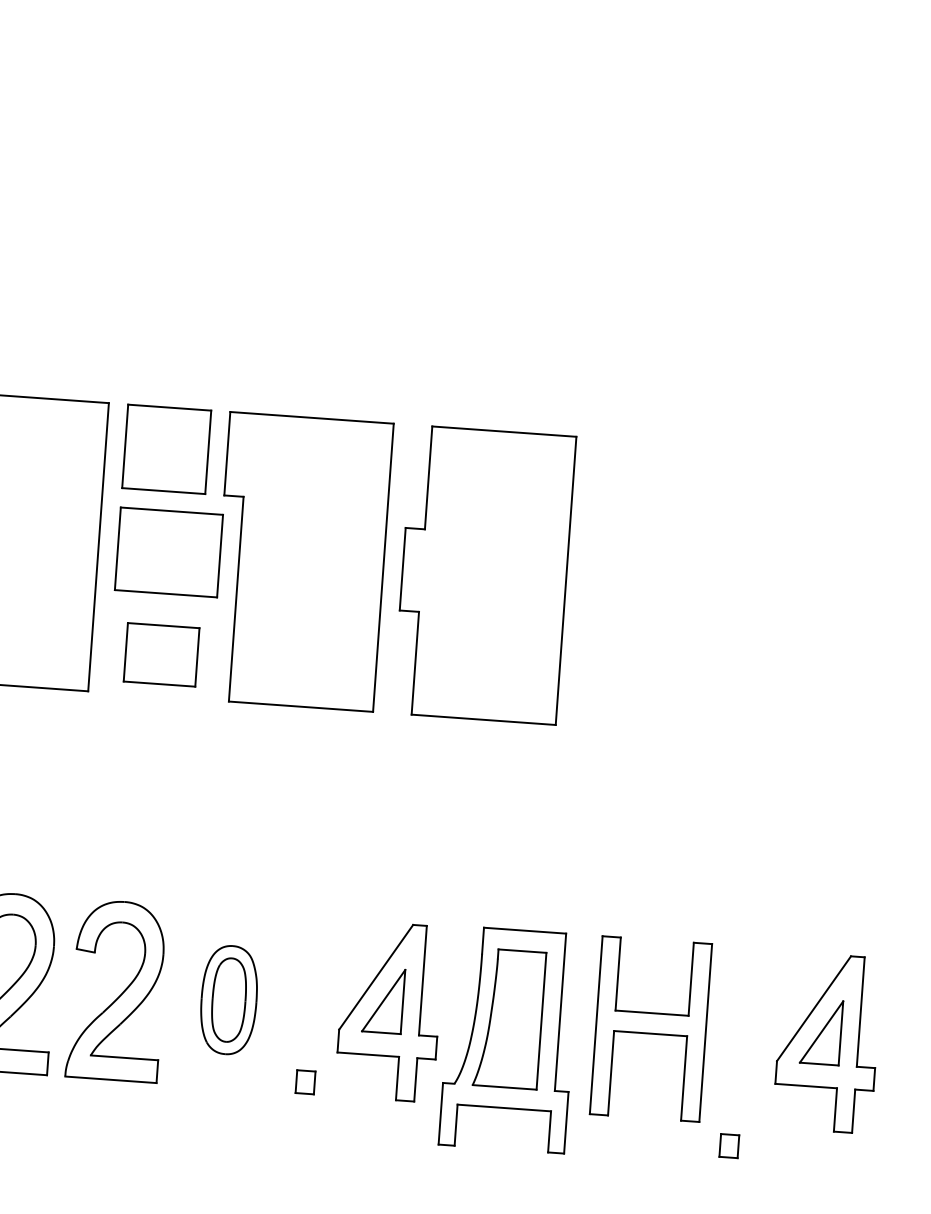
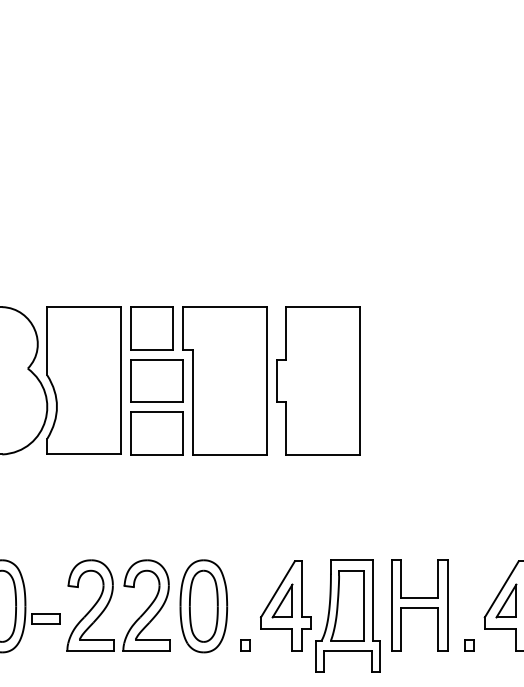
part: (160, 655) -> (156, 433), size x1.43
part: (228, 1000) -> (203, 606), size x1.67
part: (728, 1146) -> (469, 645), moved

